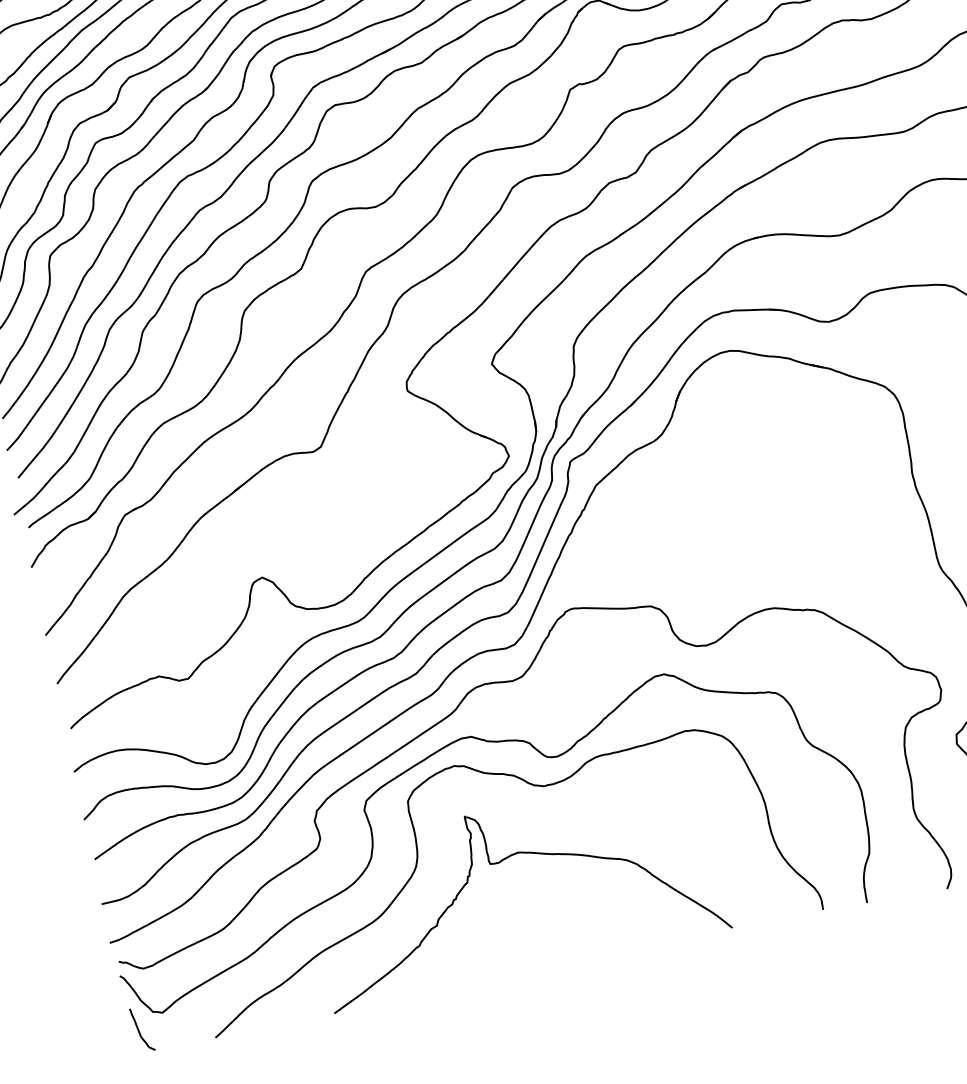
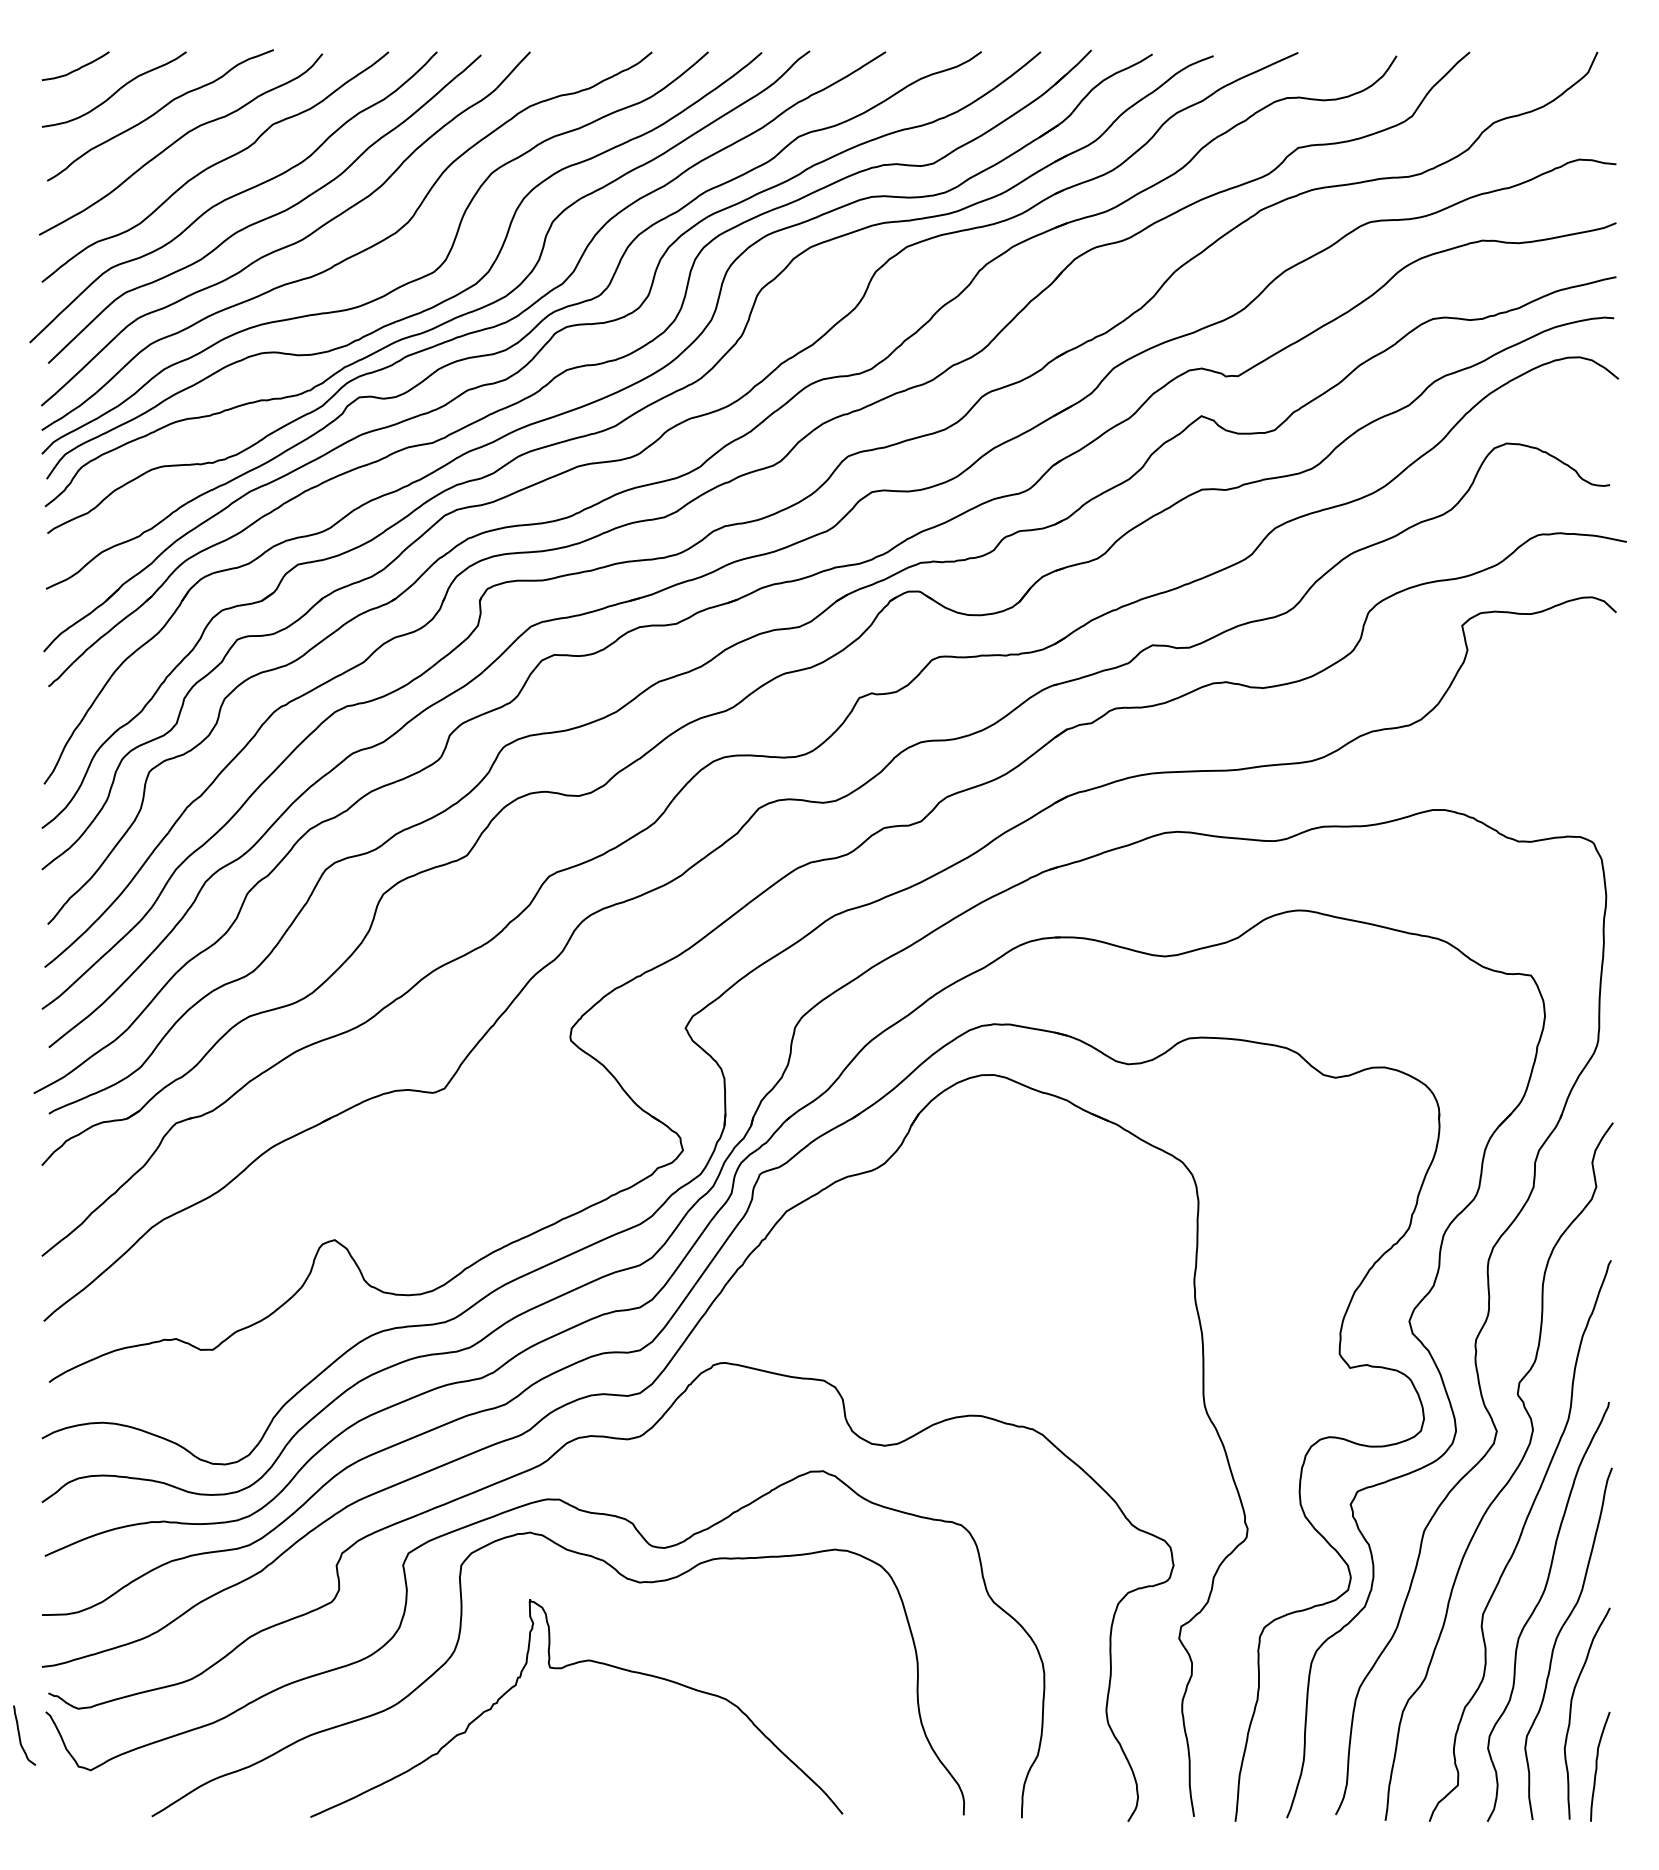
curve: (139, 1030) -> (20, 1735), moved

